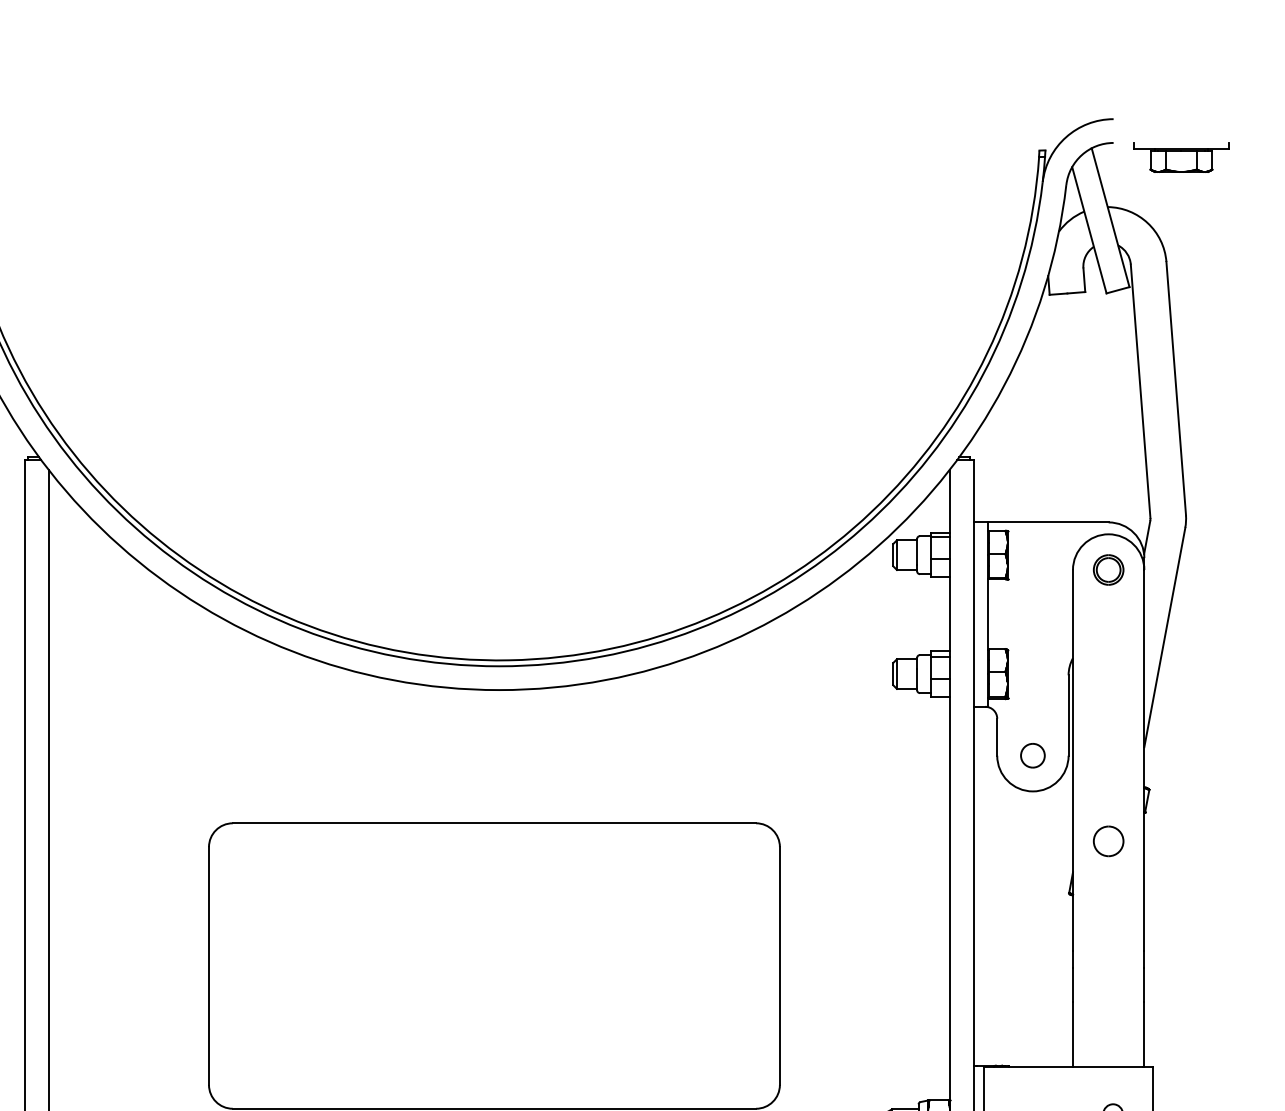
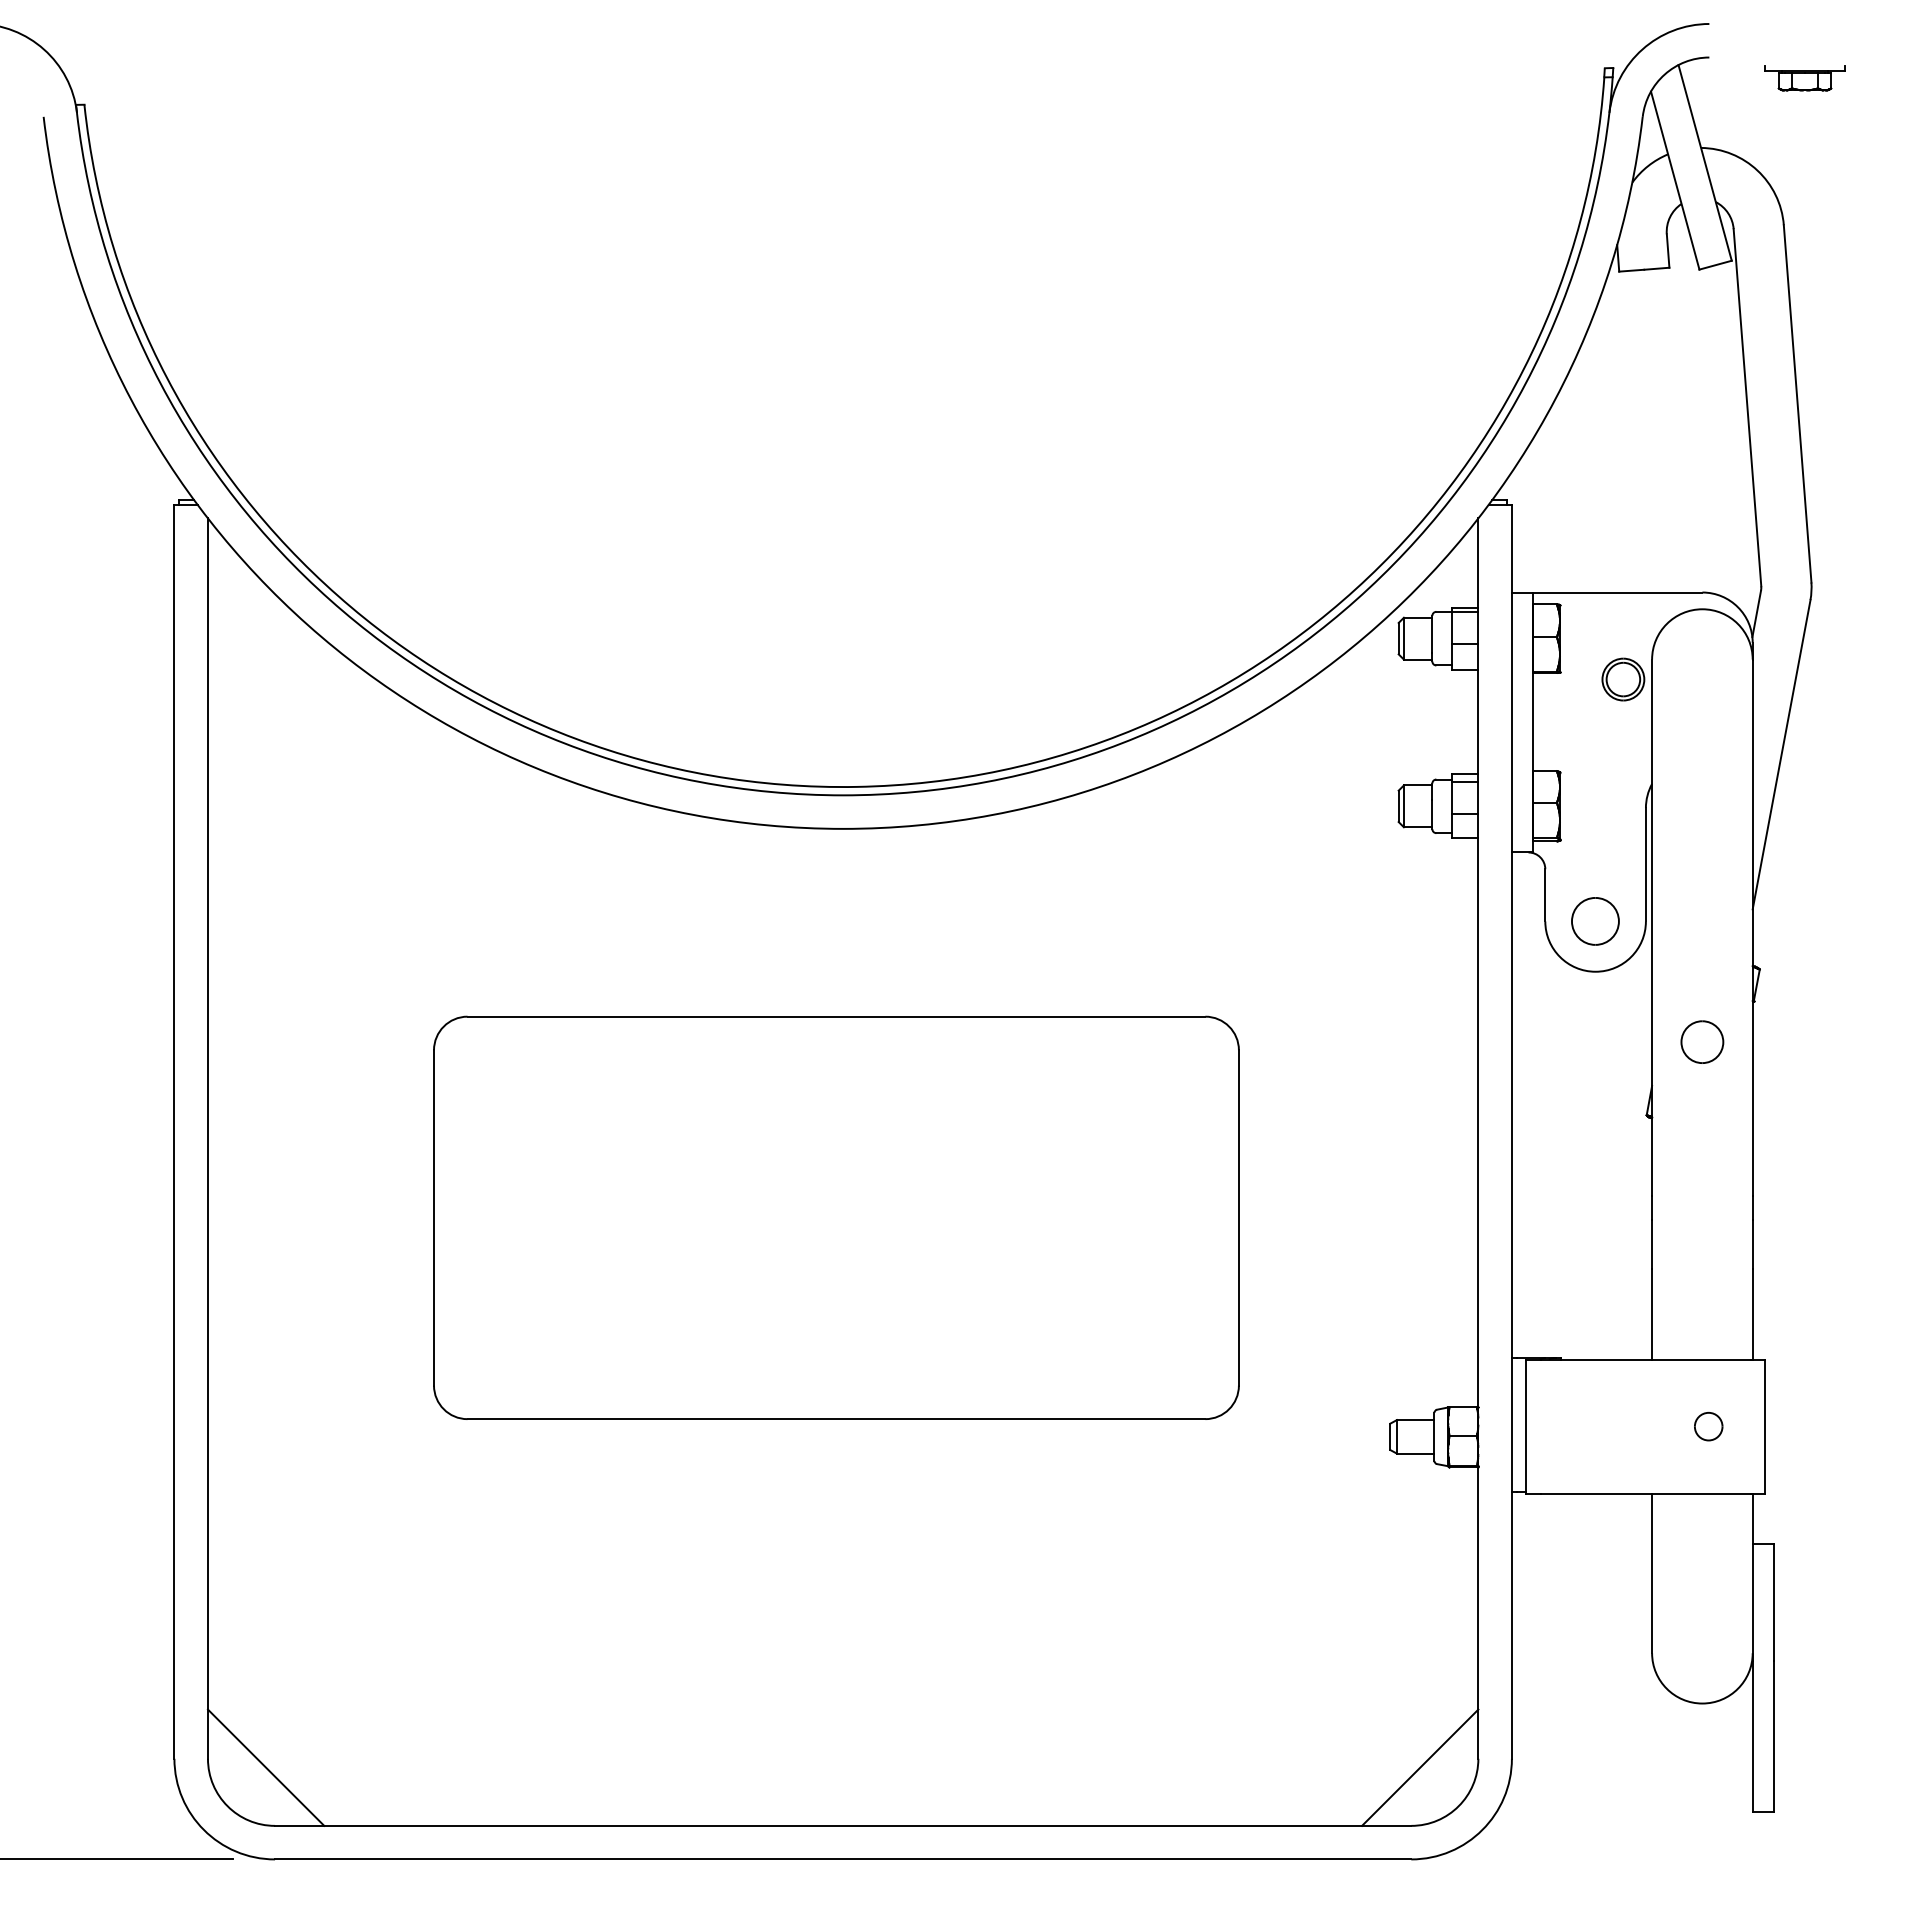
part: (1181, 157) -> (1804, 78), size x0.6
part: (1108, 569) -> (1623, 679), moved
part: (1032, 755) -> (1595, 921), size x1.4

